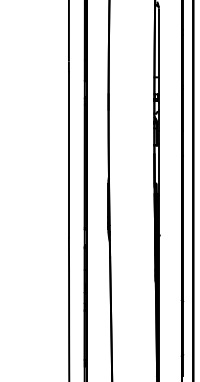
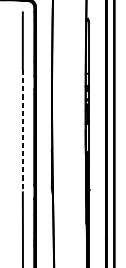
line: (68, 155) -> (22, 131), solid -> dashed

